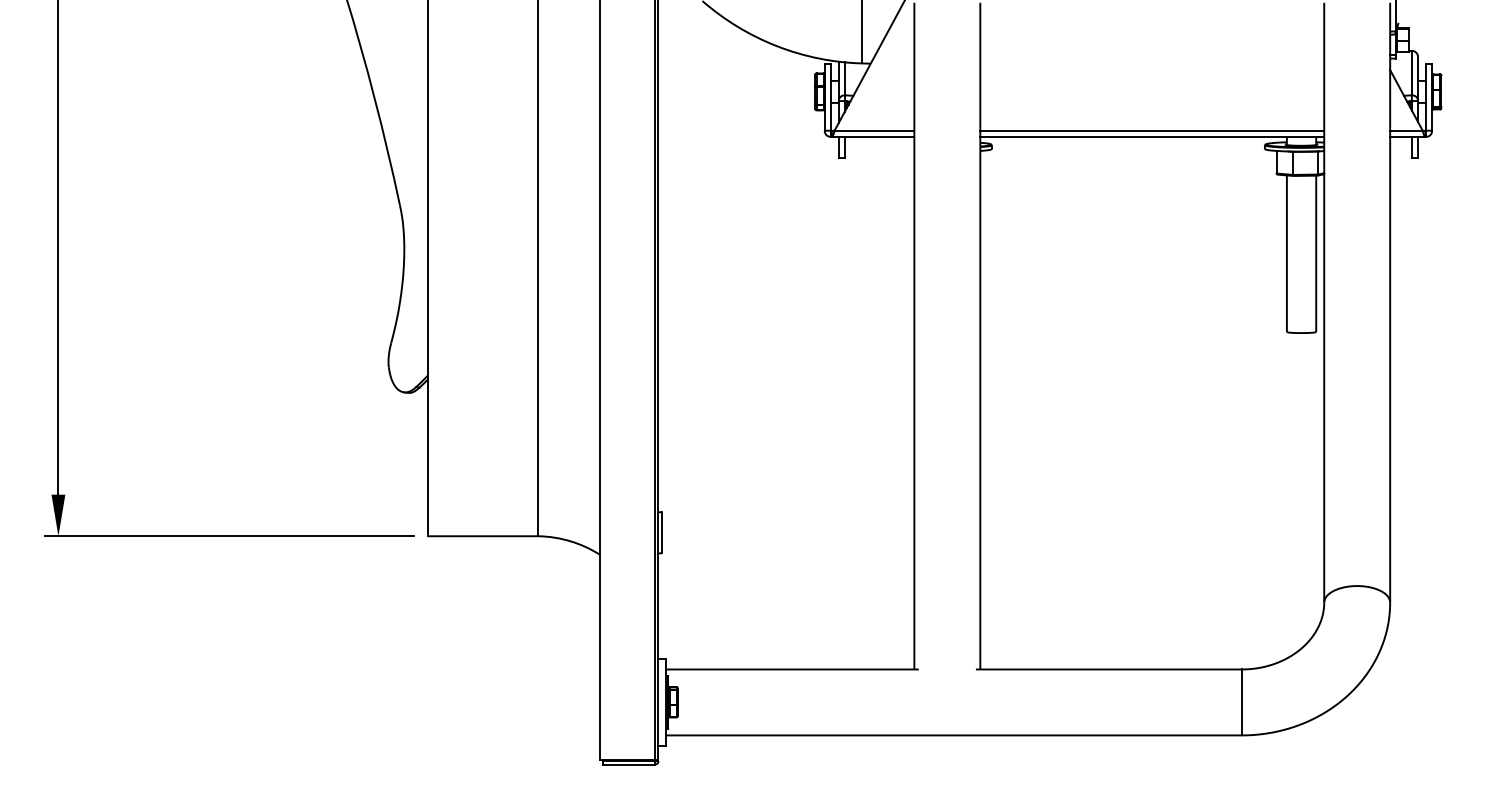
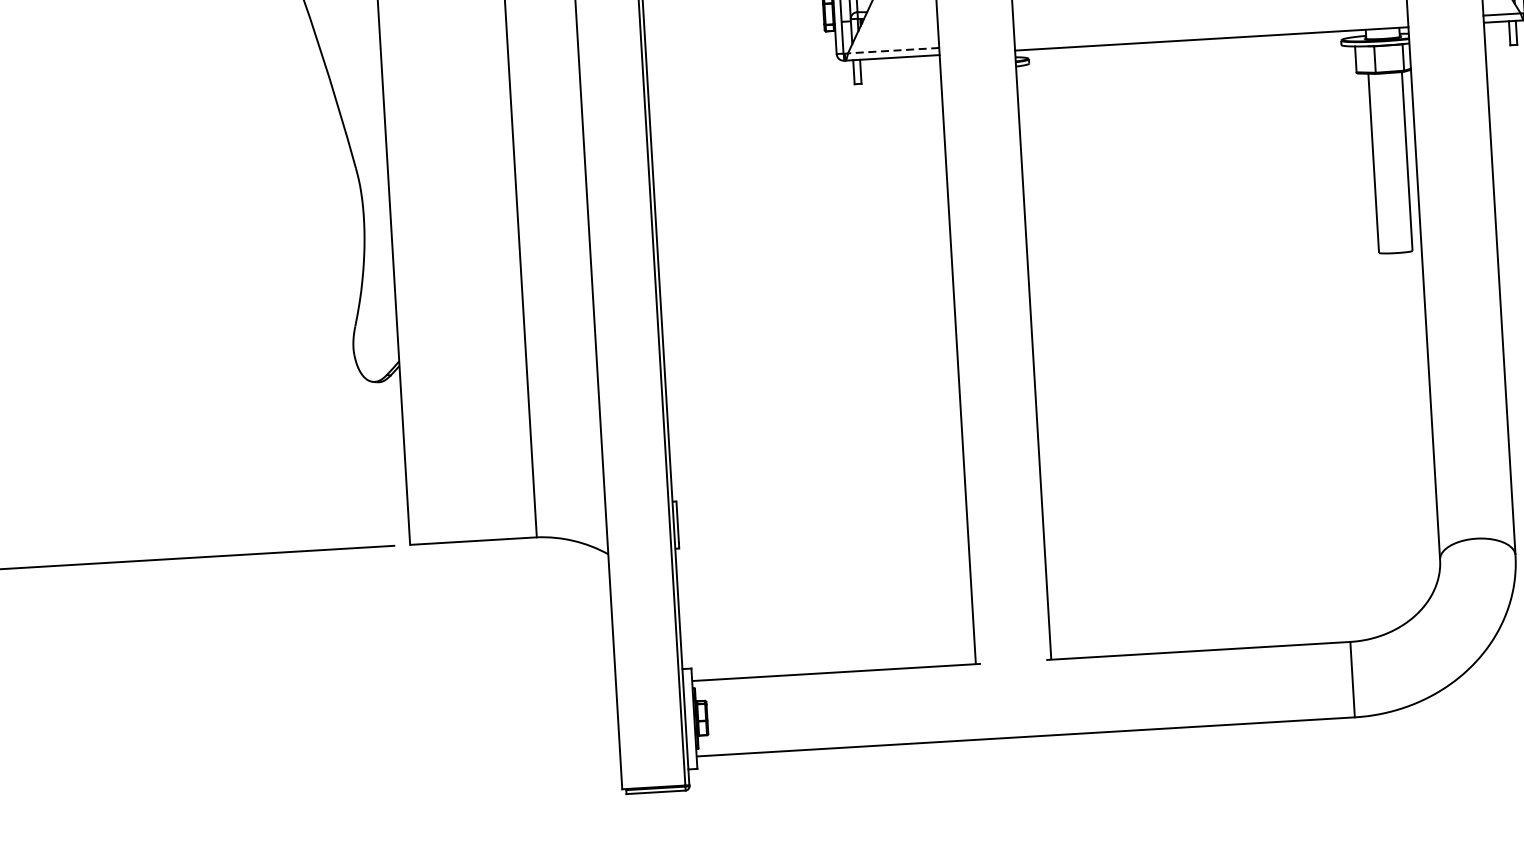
line: (874, 130) -> (893, 50), solid -> dashed
line: (1152, 130) -> (1211, 31), removed

